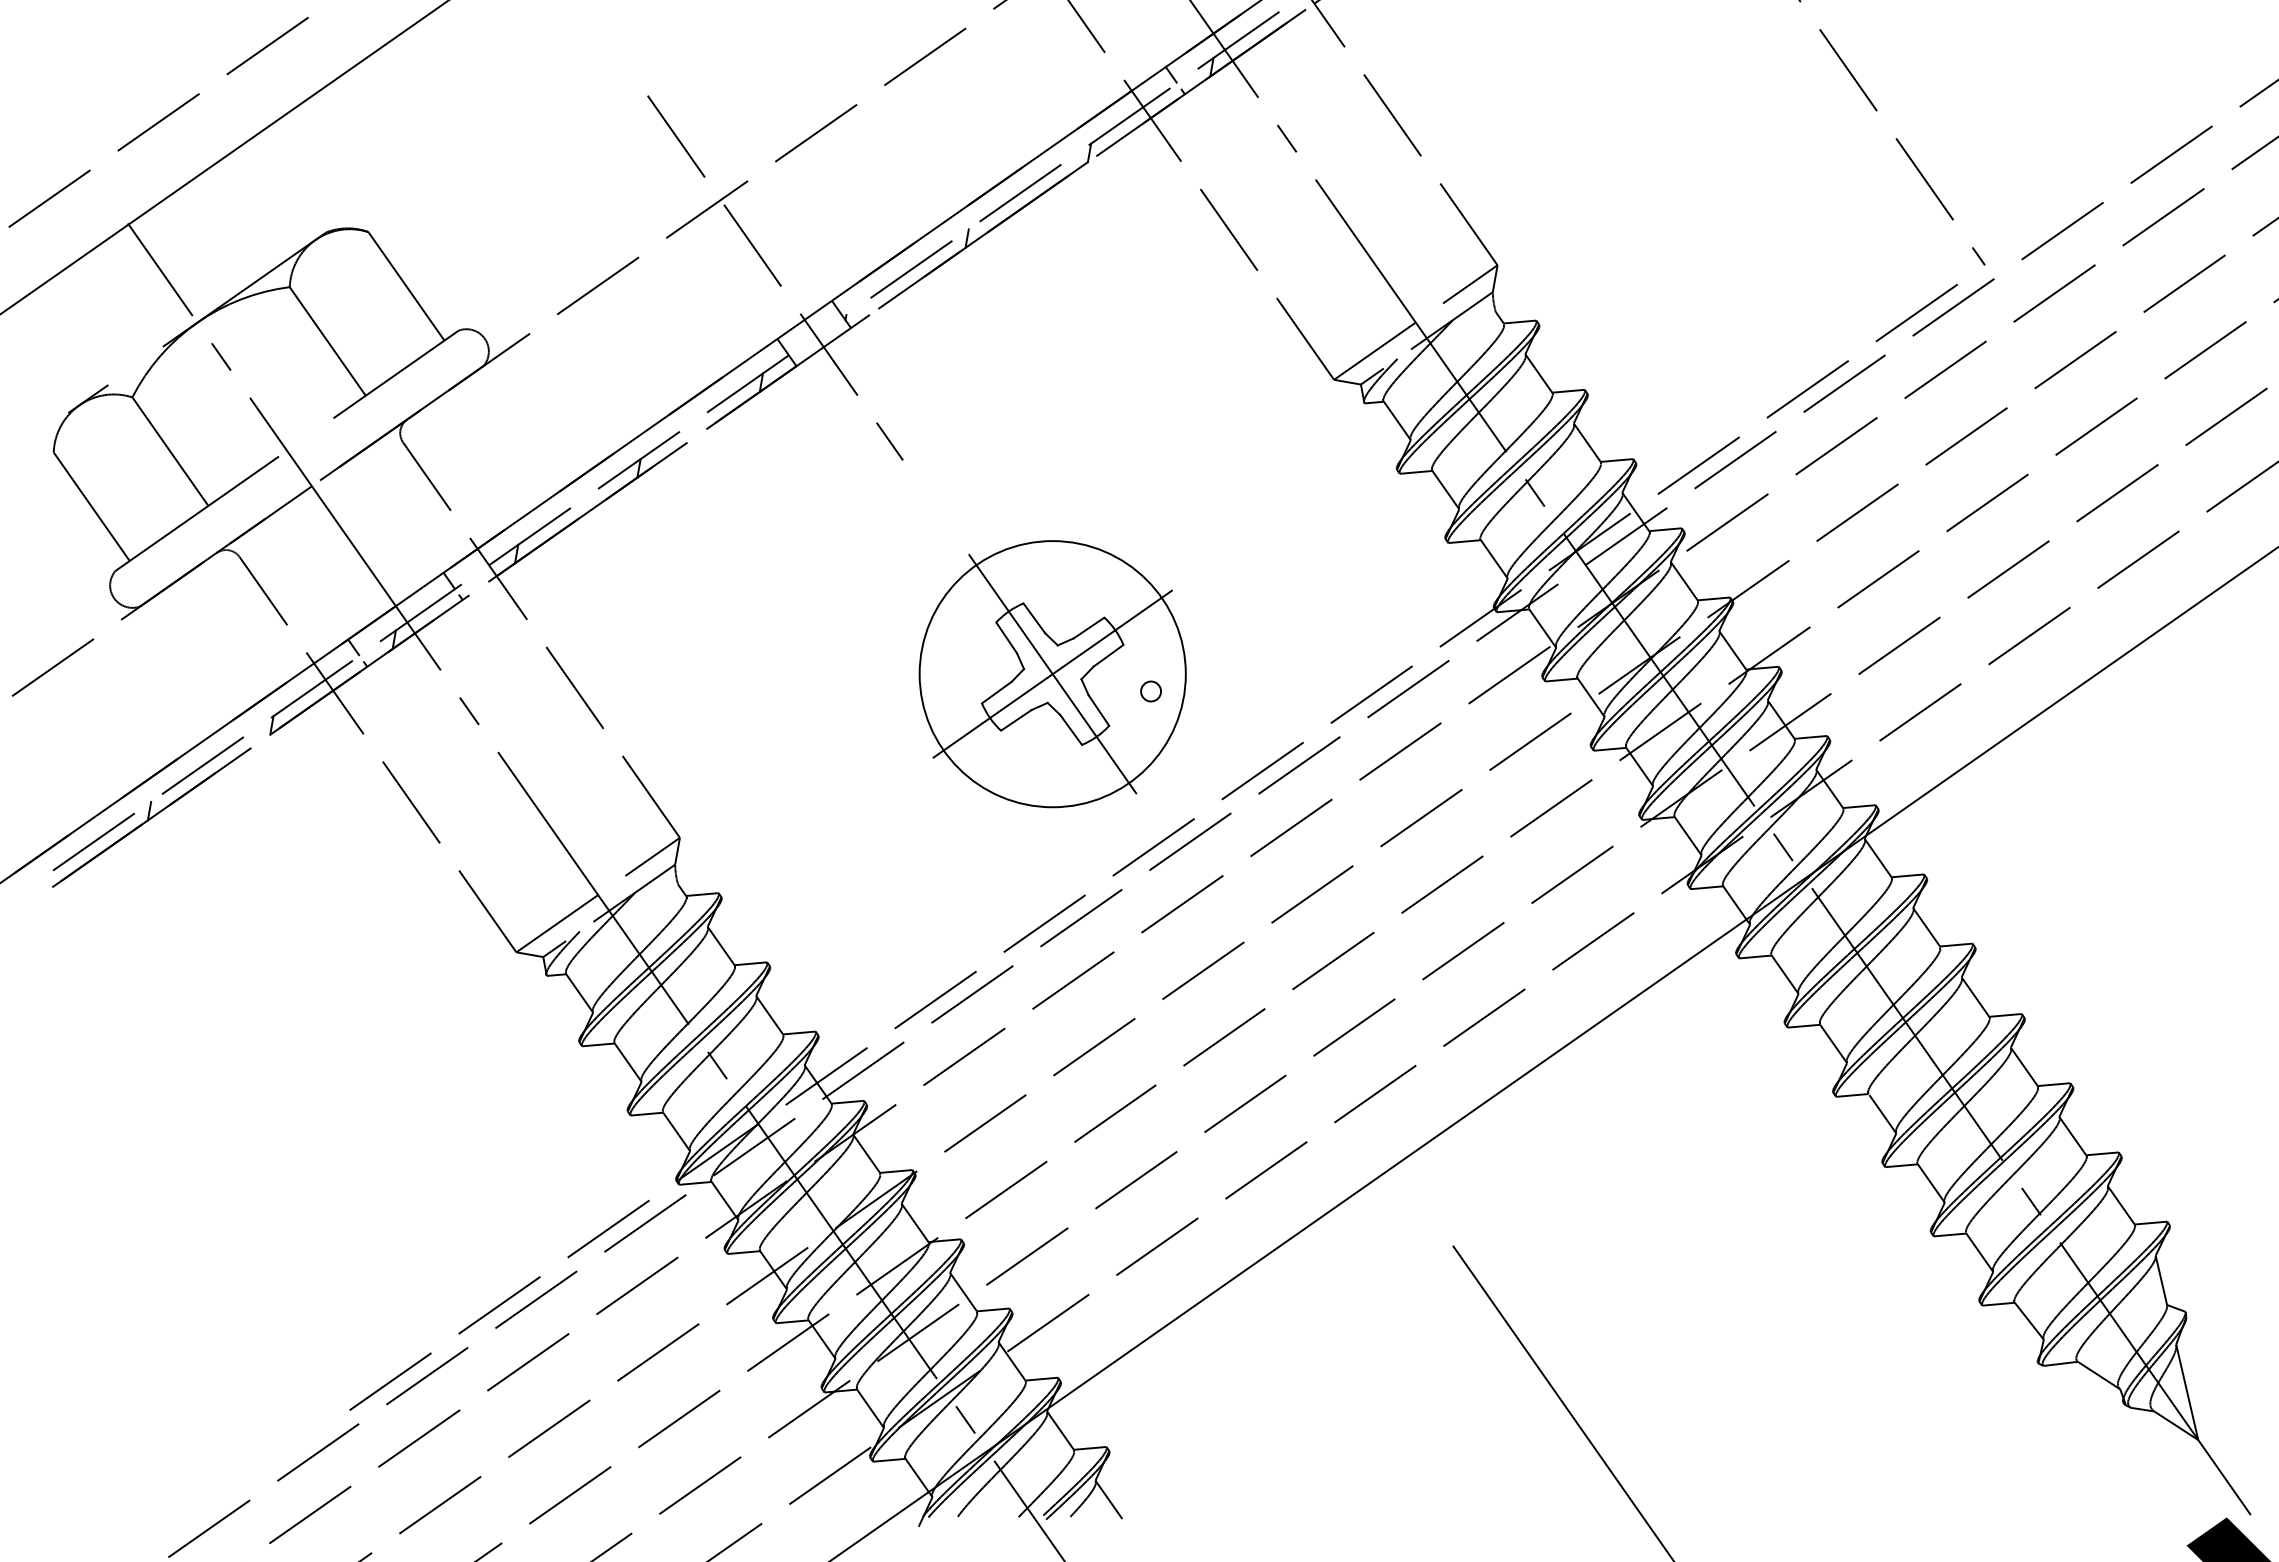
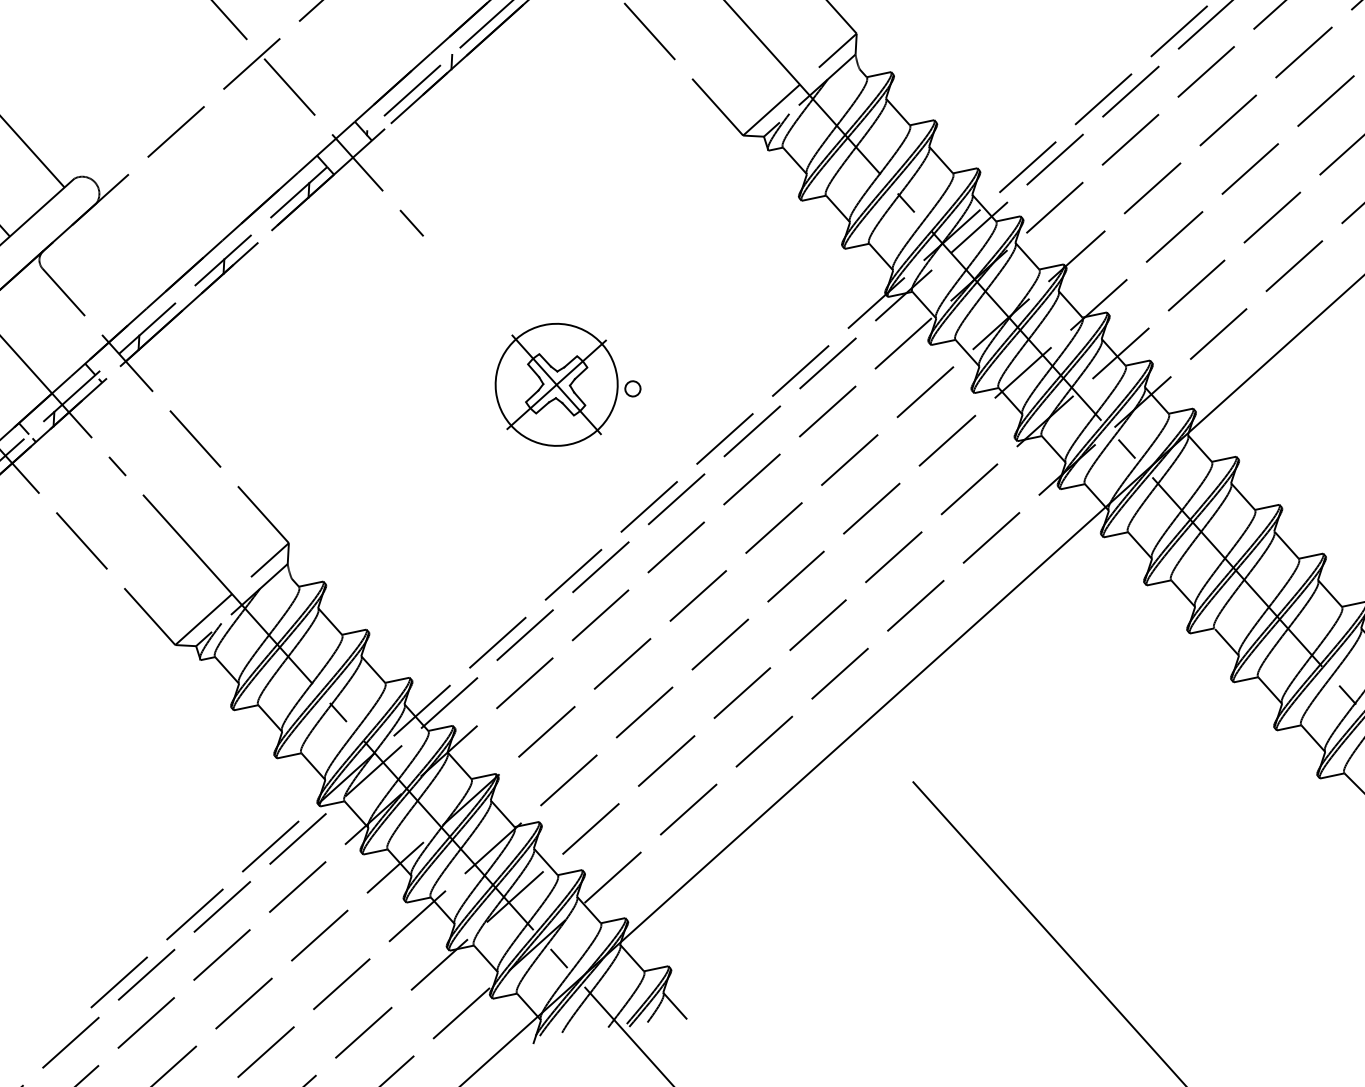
part: (1052, 674) -> (556, 385), size x0.6

